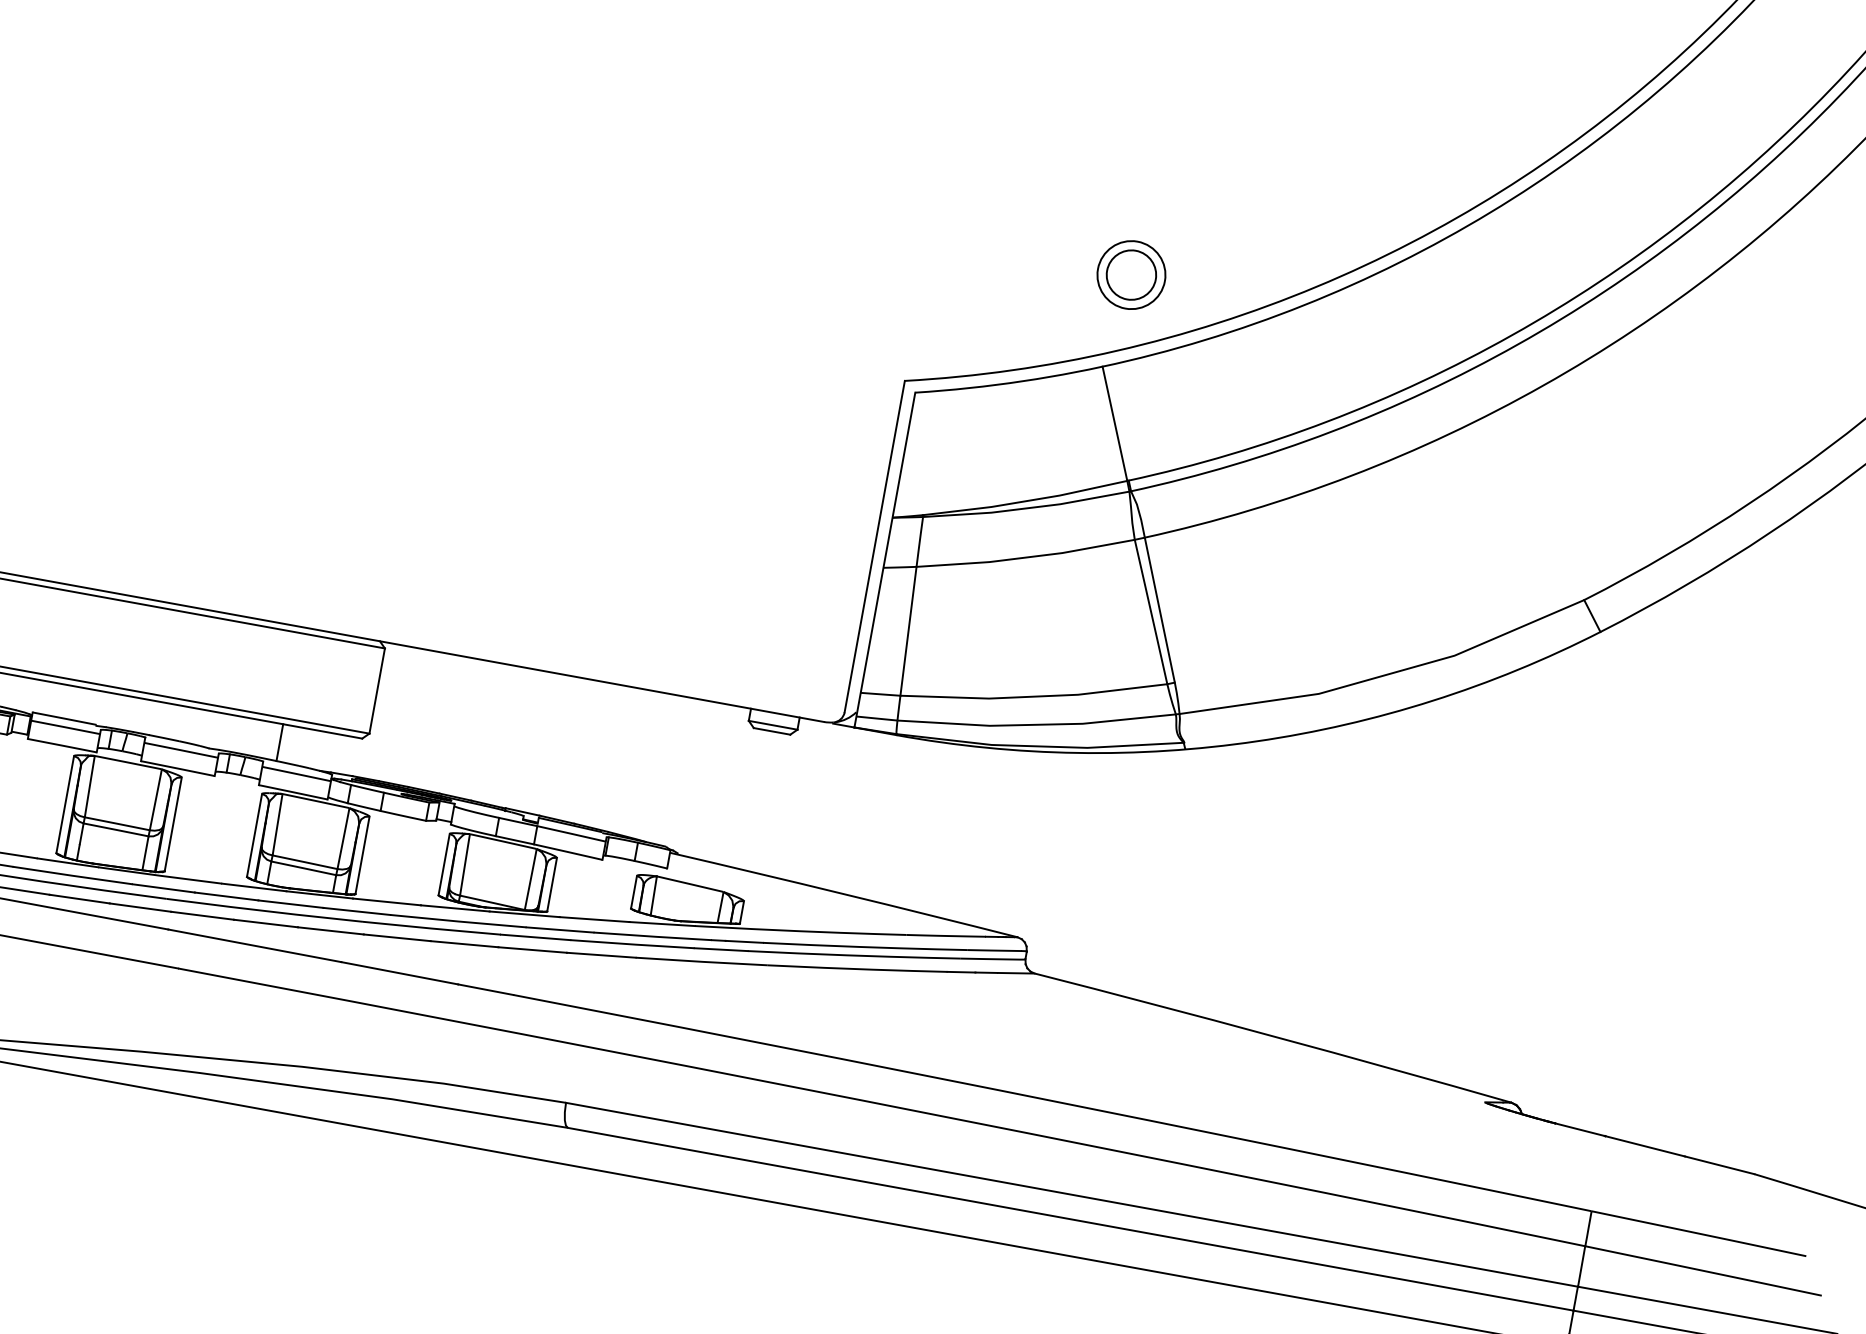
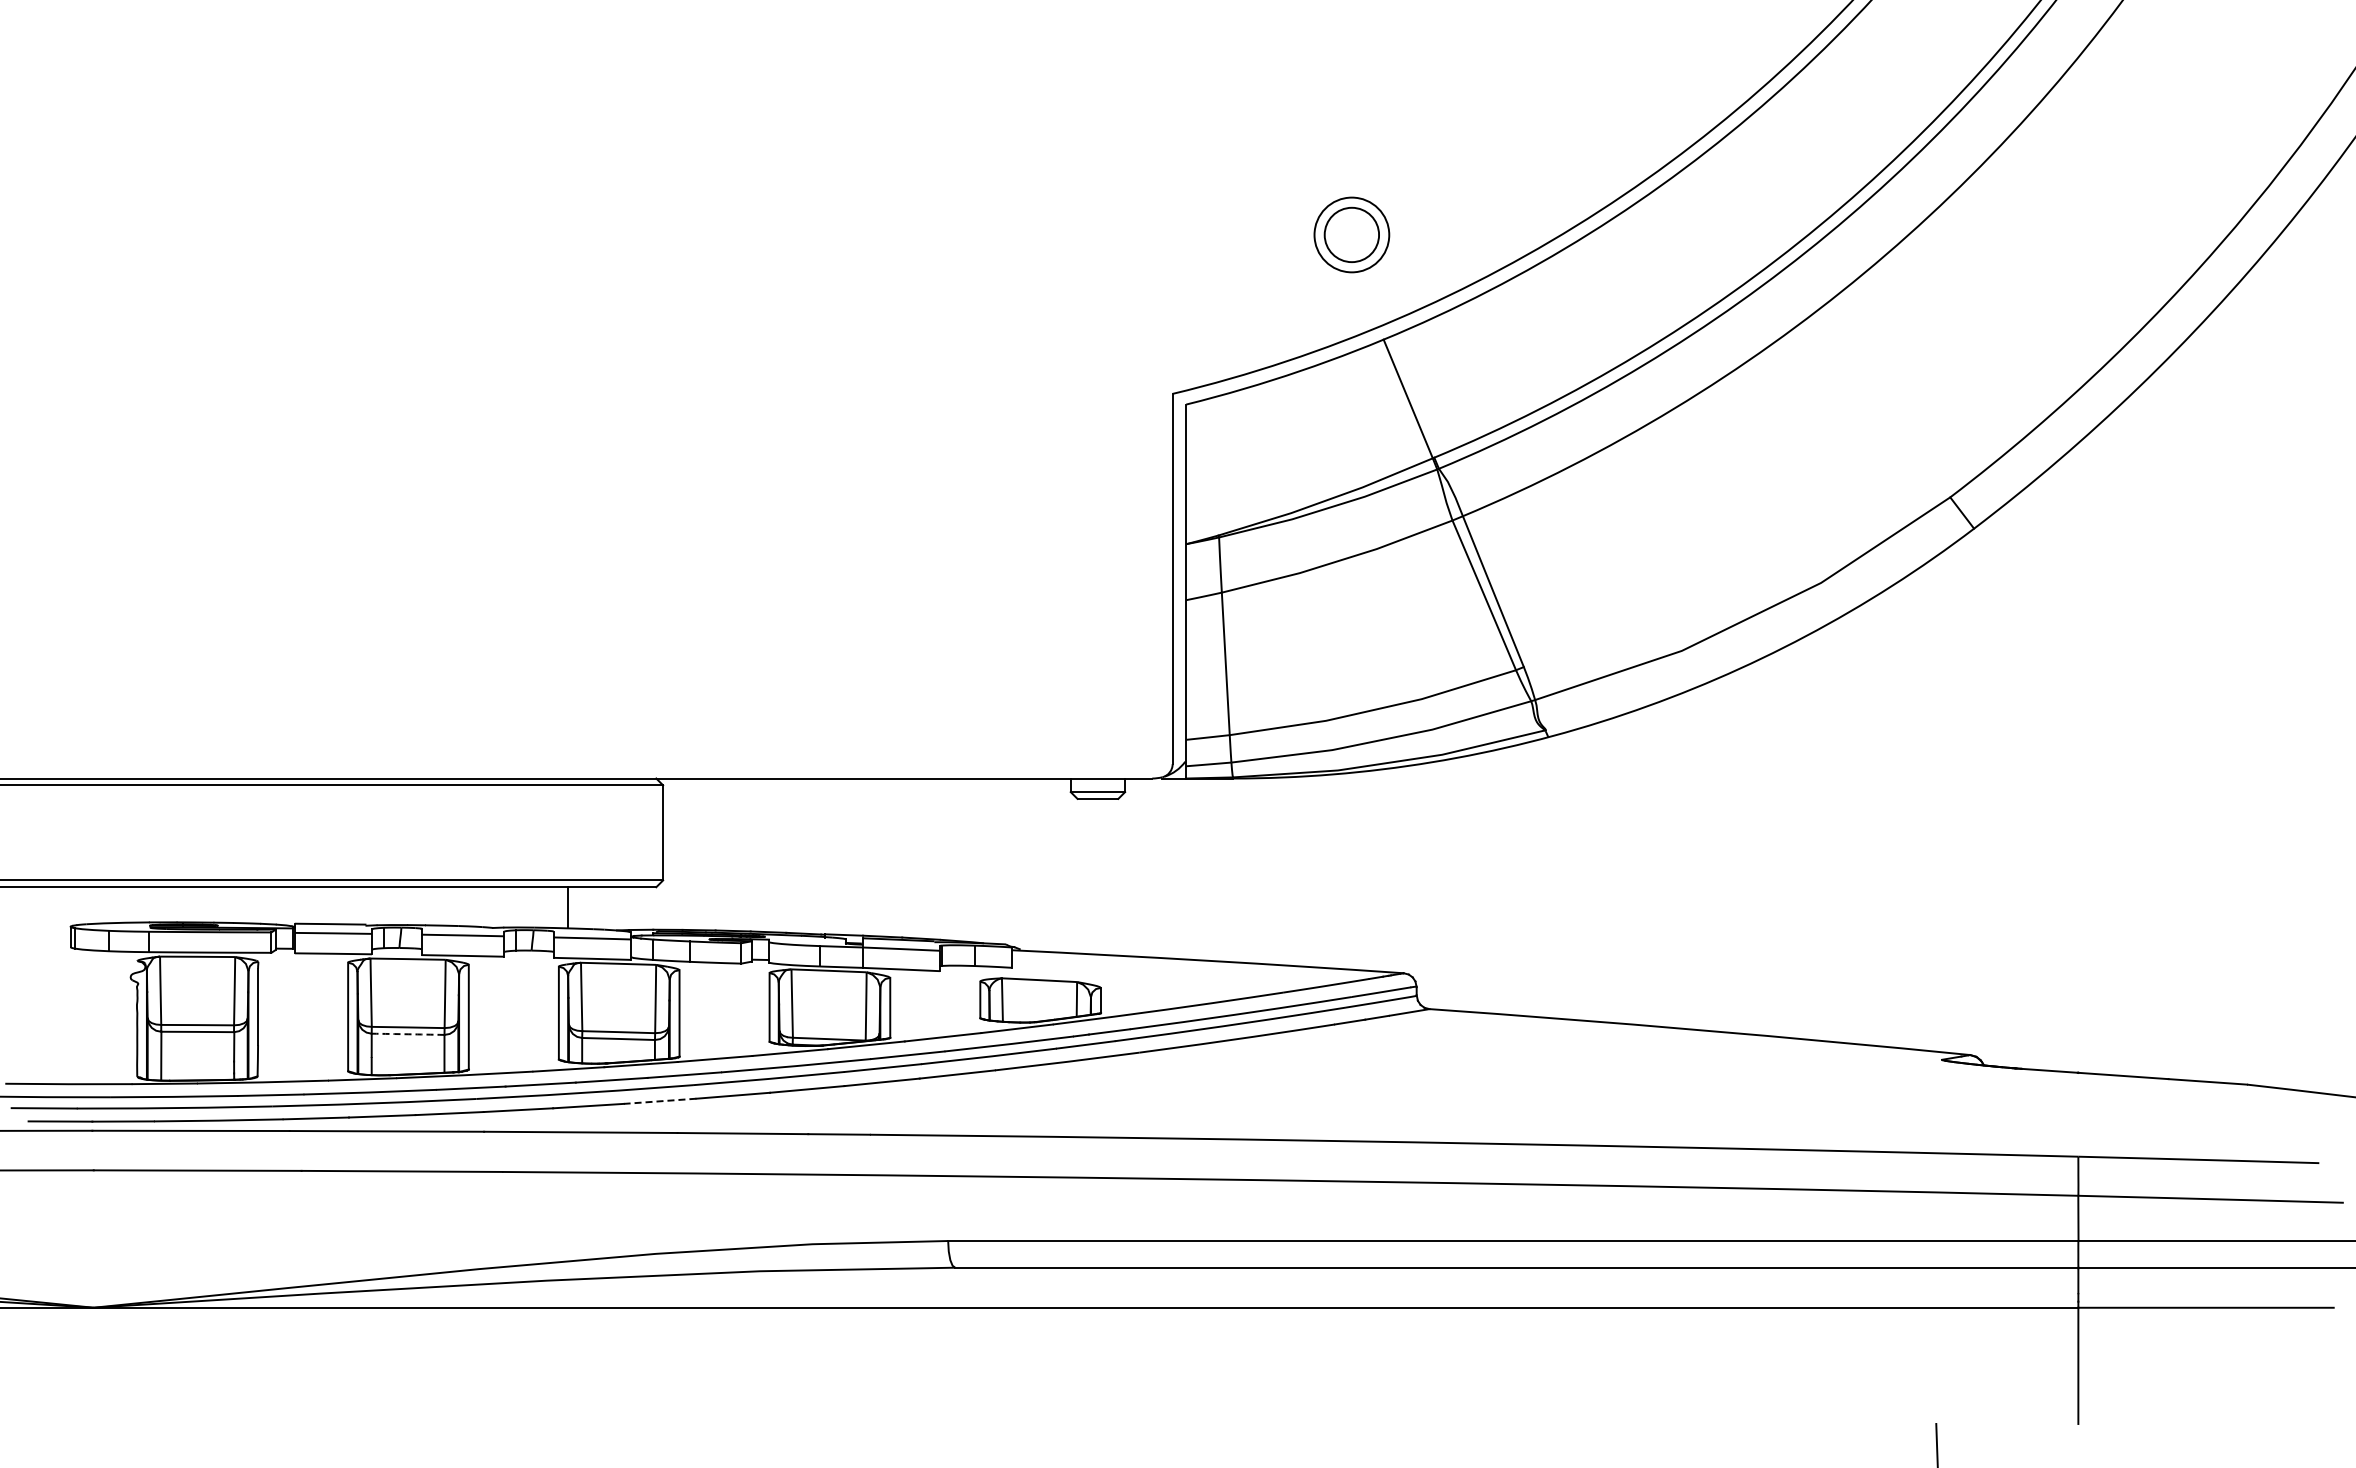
part: (1131, 274) -> (1351, 234), moved
arc: (116, 830) -> (408, 1034), solid -> dashed
line: (330, 930) -> (659, 1101), solid -> dashed

